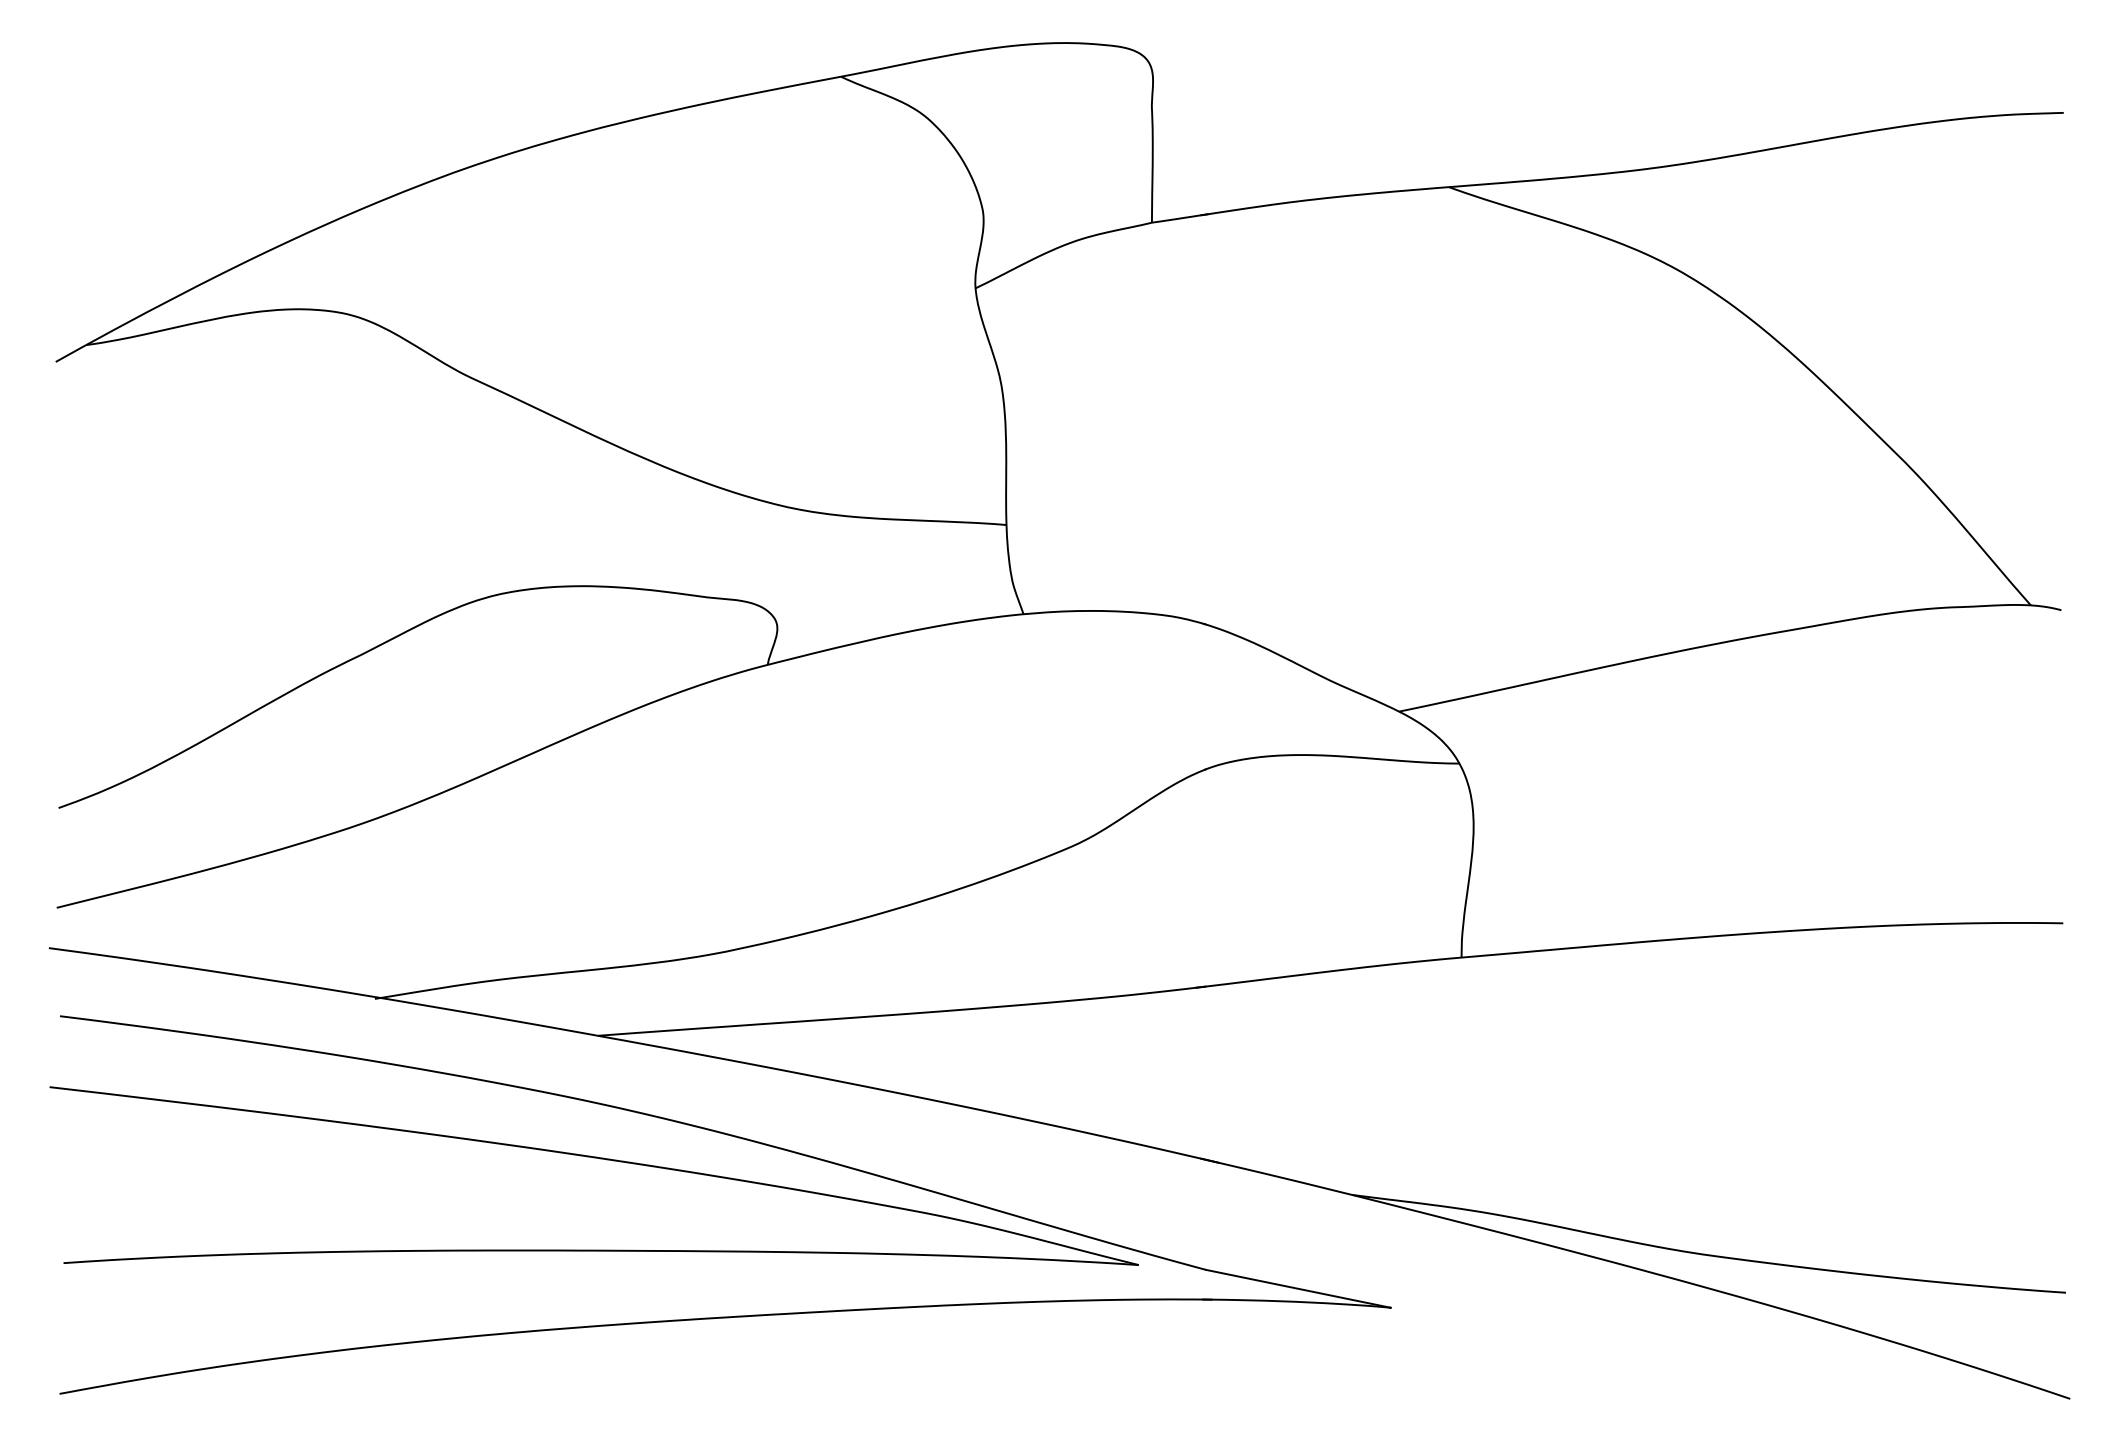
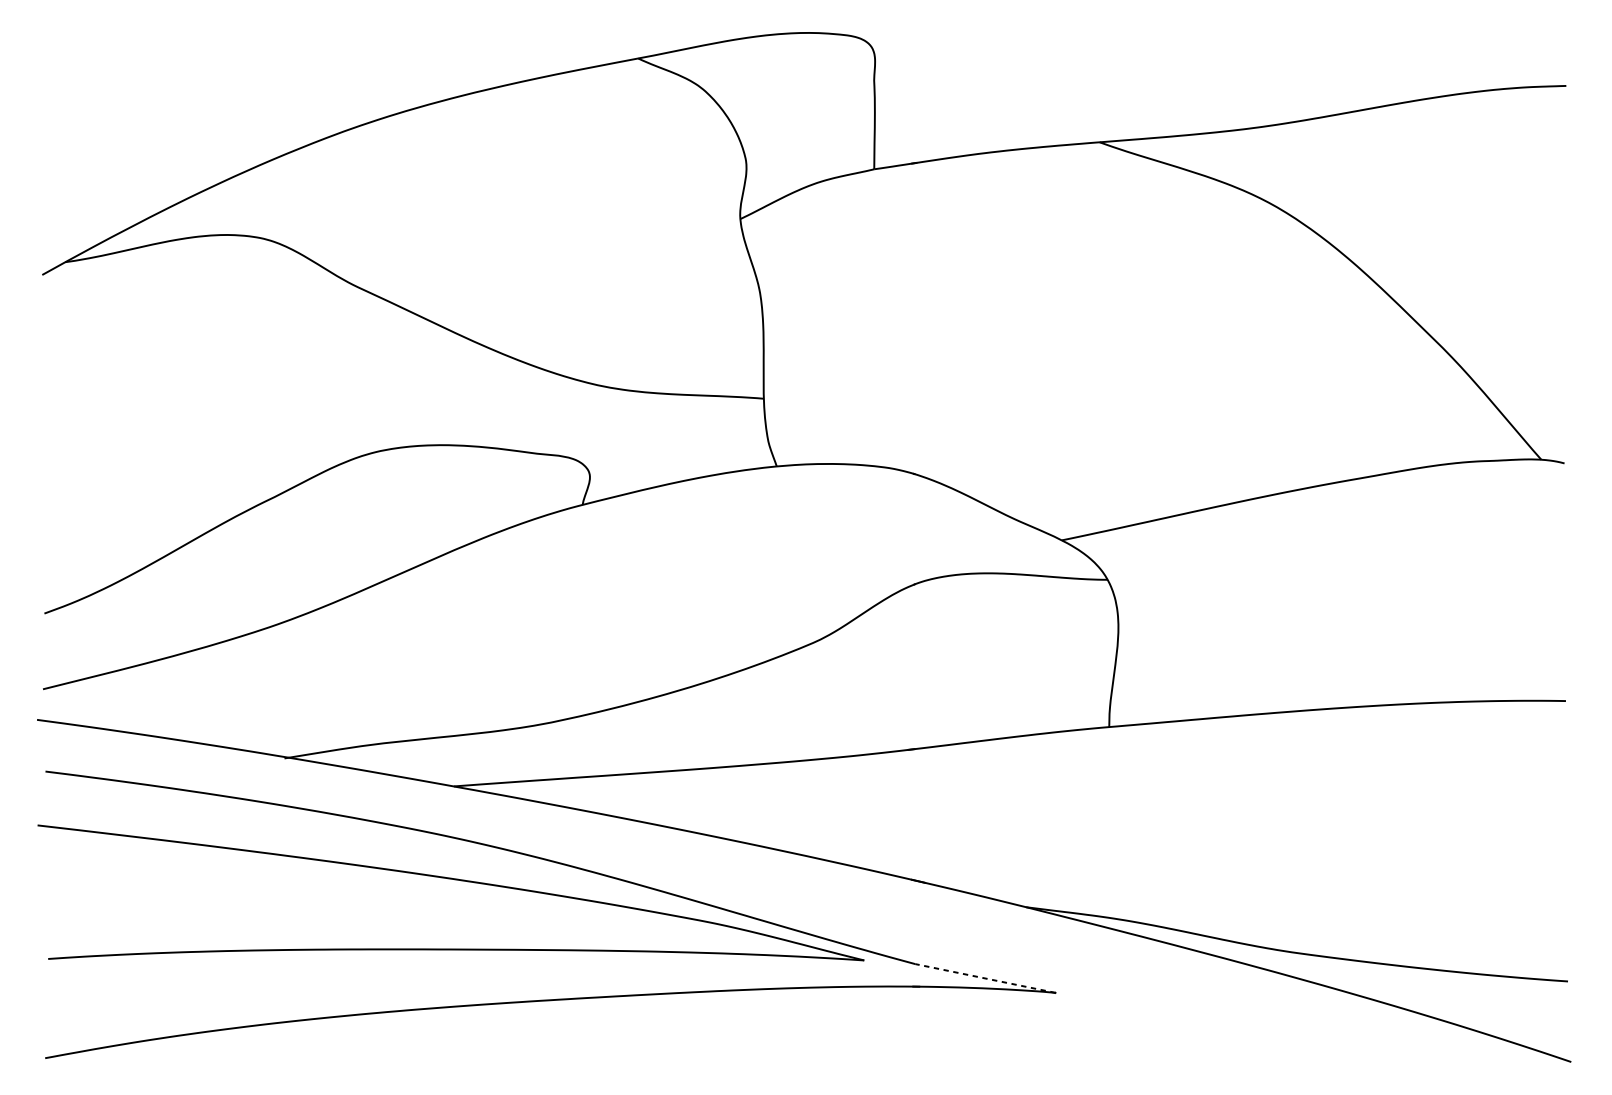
line: (1297, 1288) -> (984, 978), solid -> dashed

